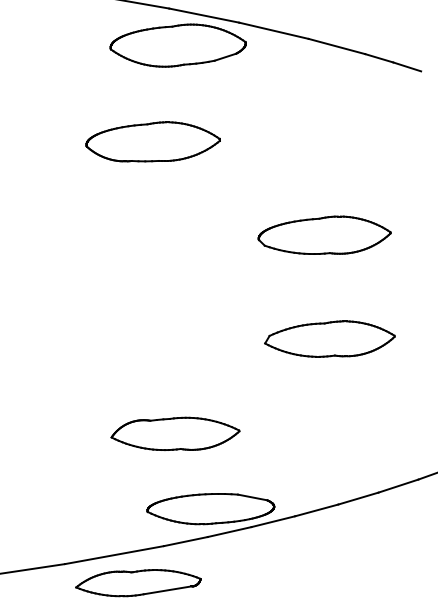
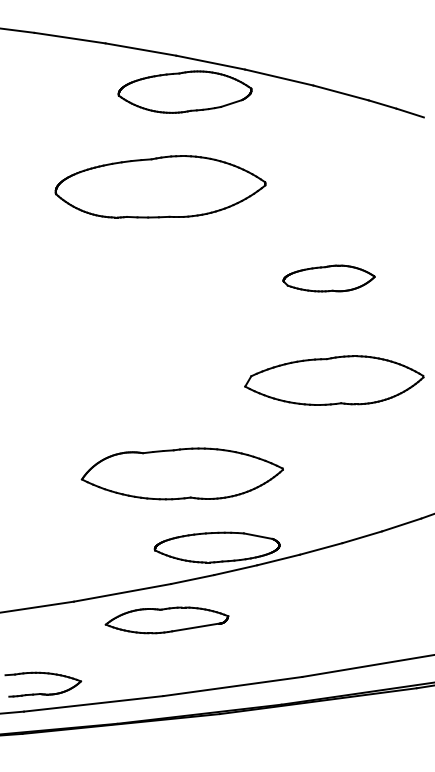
part: (153, 141) -> (160, 186), size x1.6
part: (324, 235) -> (328, 278), size x0.7
part: (329, 339) -> (333, 380), size x1.4
part: (175, 433) -> (182, 473), size x1.6
part: (137, 583) -> (166, 620), moved

